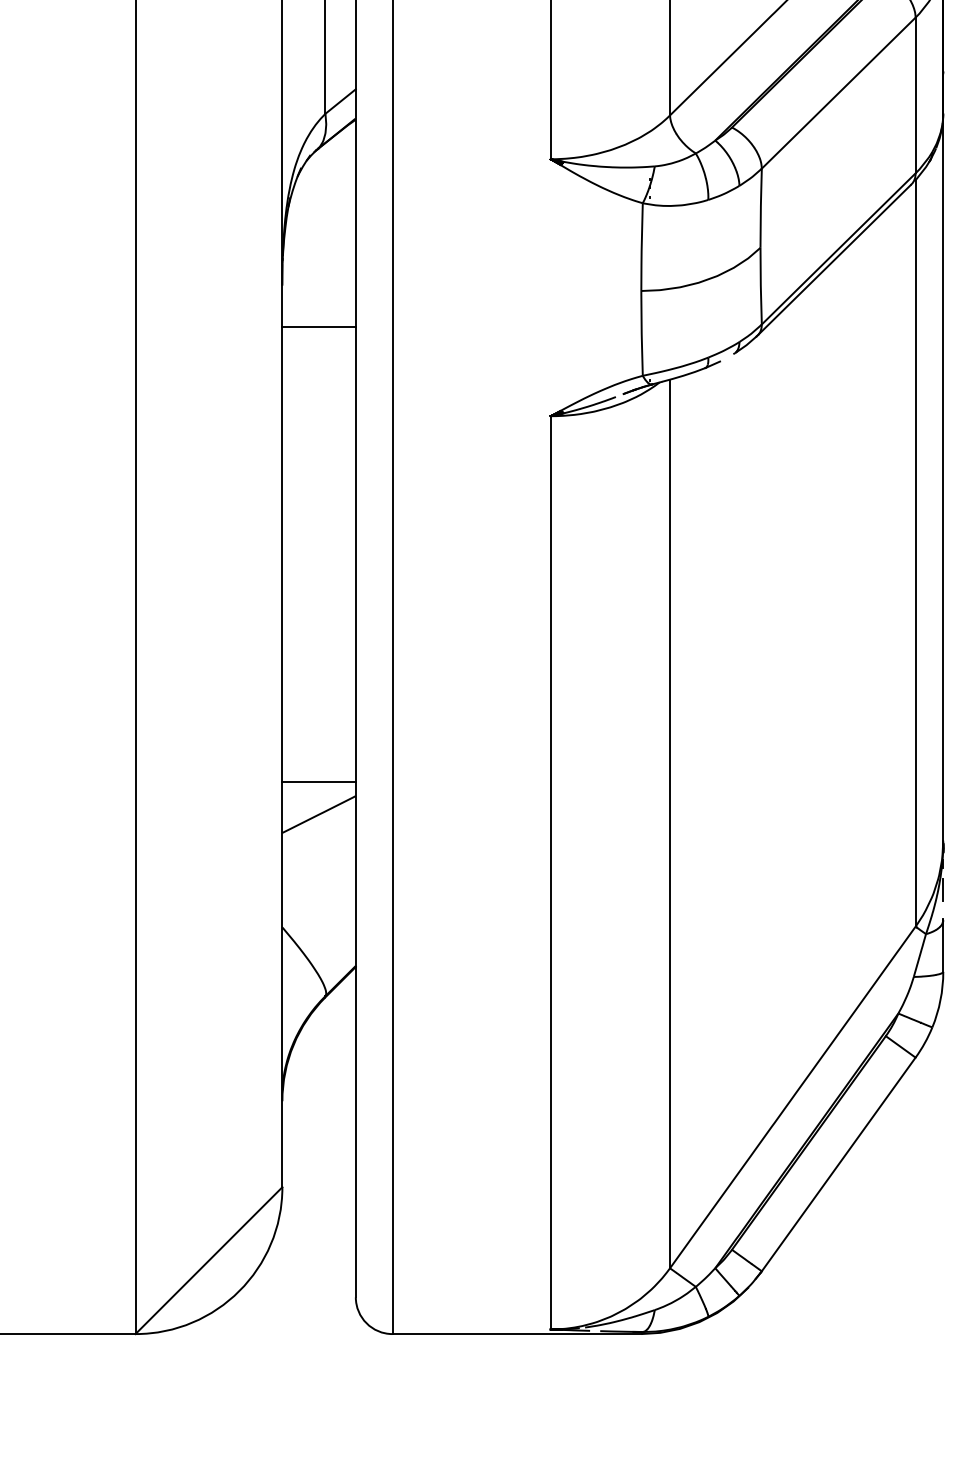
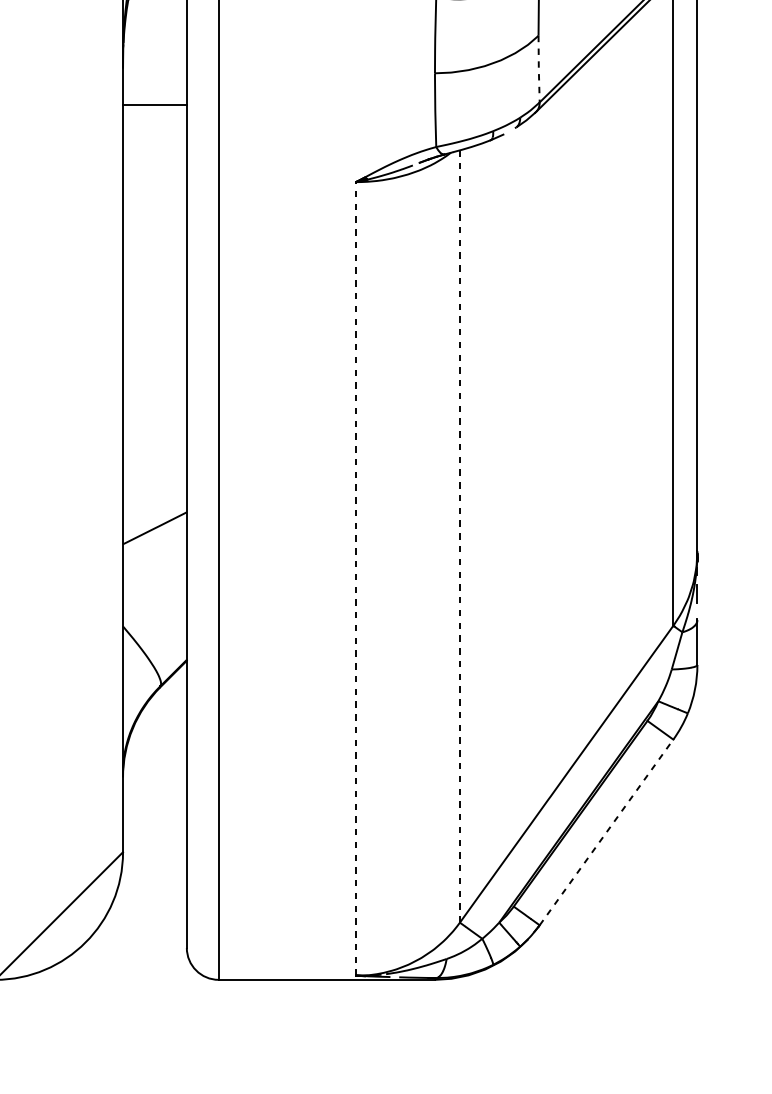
line: (760, 286) -> (538, 69), solid -> dashed
line: (318, 782) -> (154, 500), removed
line: (670, 824) -> (460, 536), solid -> dashed
line: (550, 872) -> (356, 578), solid -> dashed
line: (838, 1164) -> (606, 832), solid -> dashed

